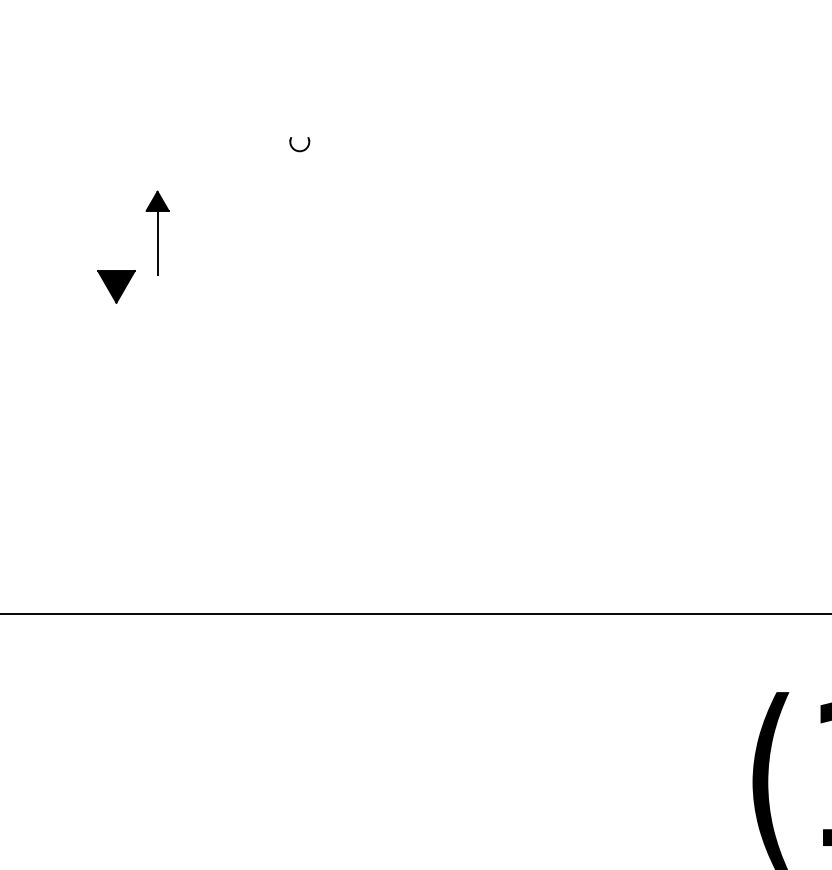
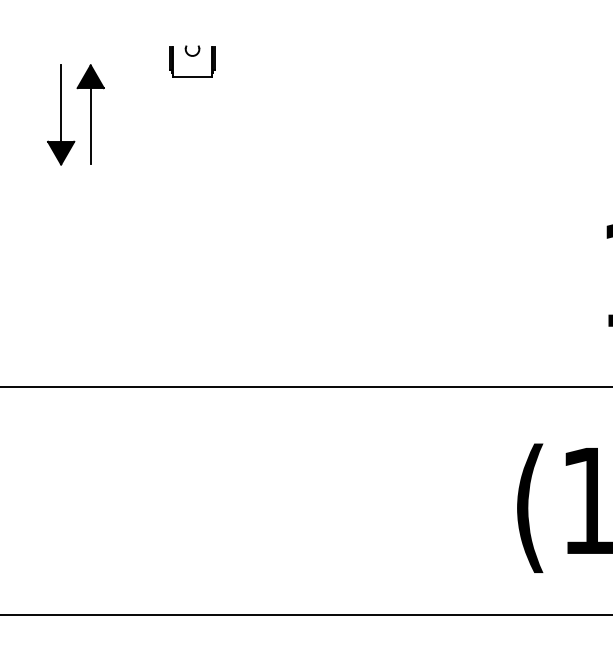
part: (299, 179) -> (192, 76), added
line: (116, 217) -> (61, 103), added
part: (157, 232) -> (90, 114), size x1.67

